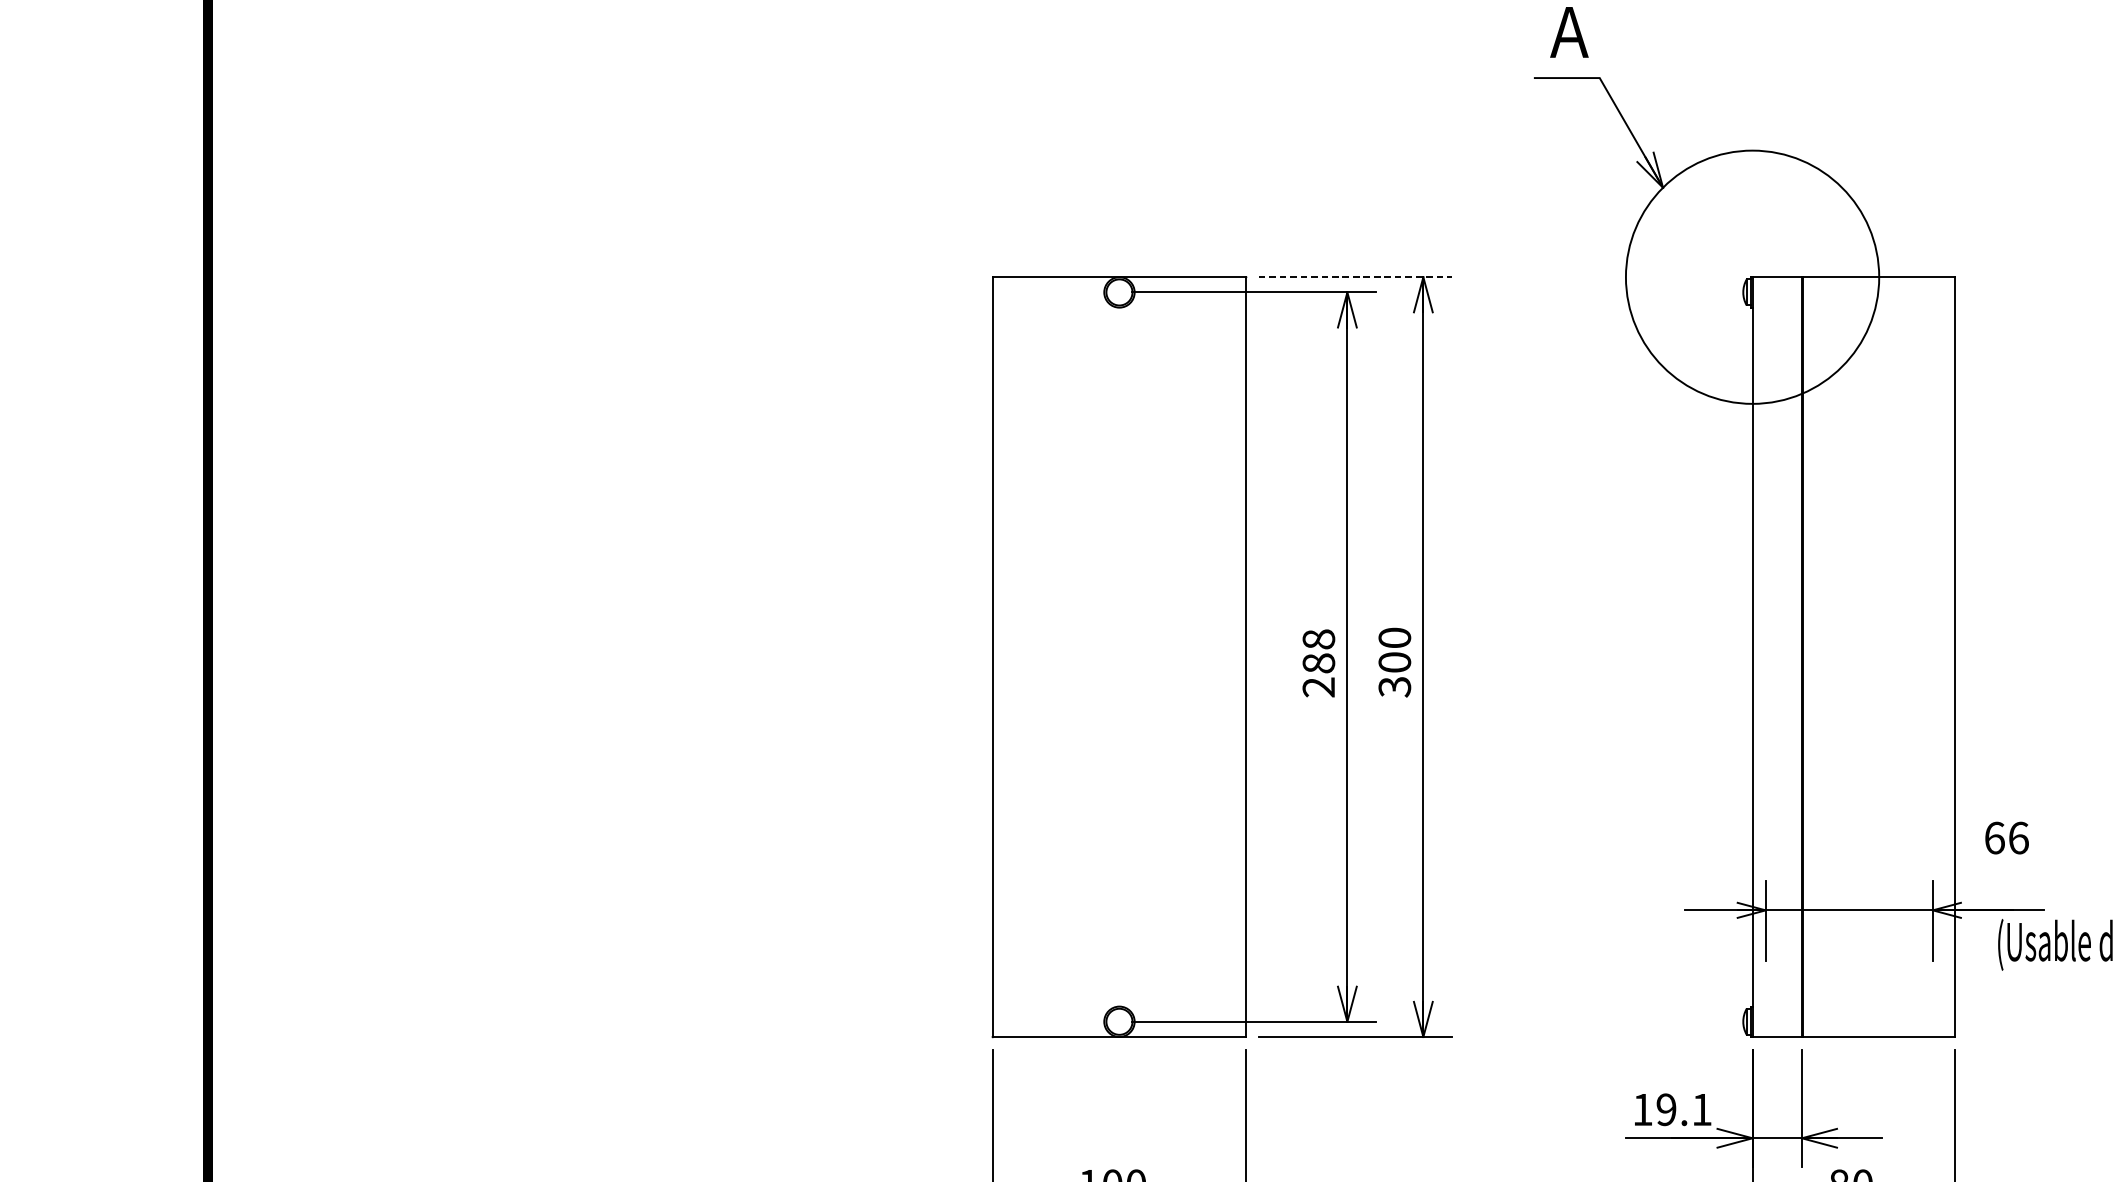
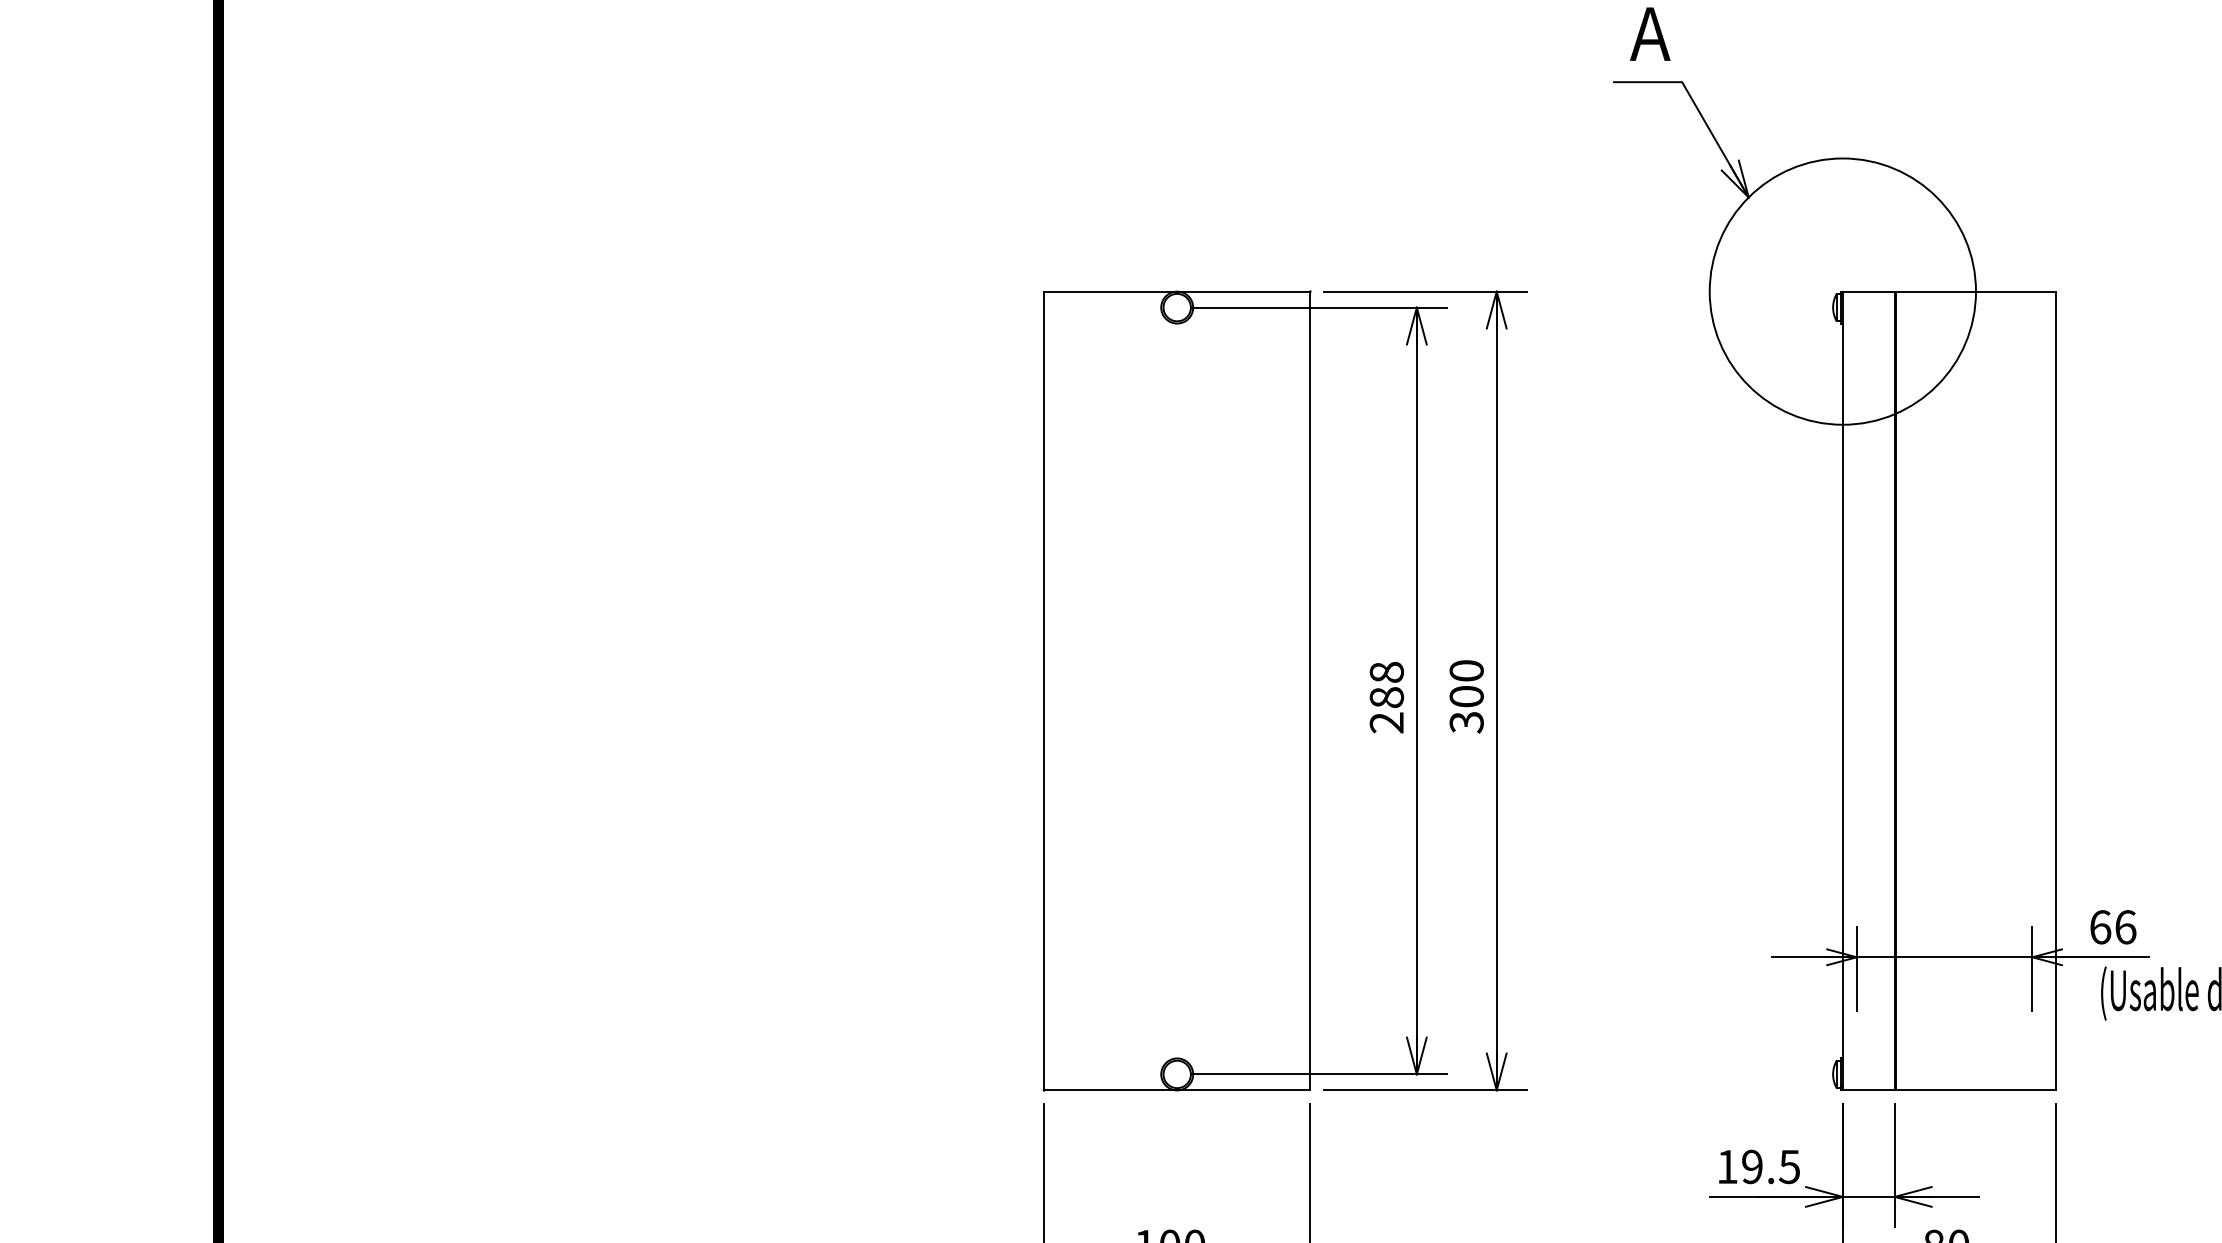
line: (1355, 277) -> (1425, 291), dashed -> solid
text: (2007, 838) -> (2113, 927), moved
text: (1700, 1110) -> (1788, 1167), 19.1 -> 19.5

